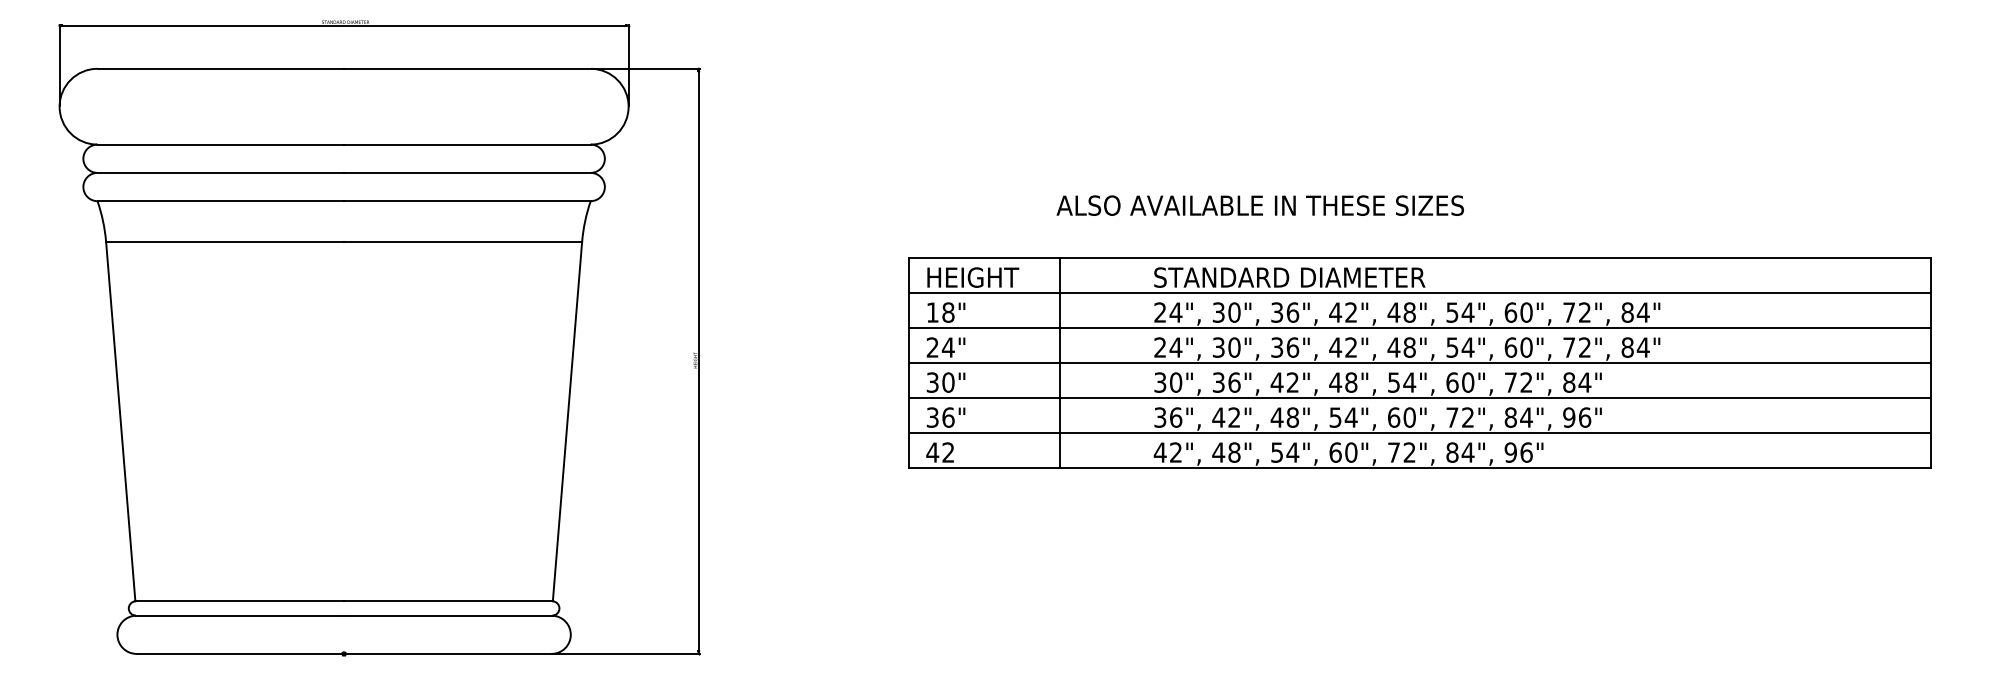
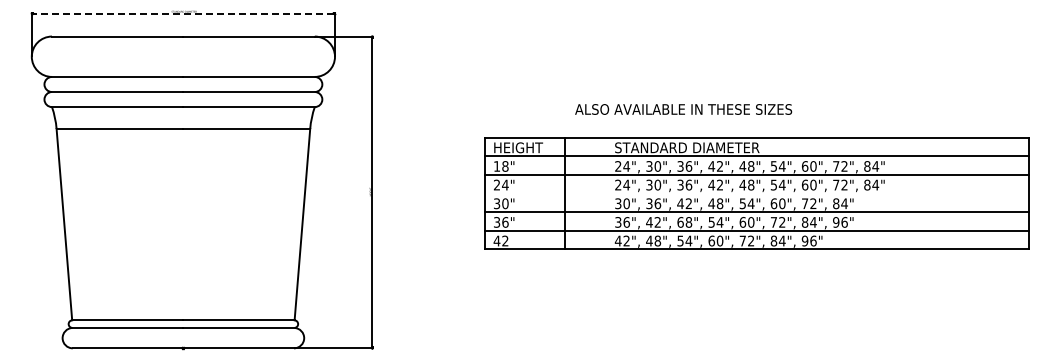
line: (342, 25) -> (182, 13), solid -> dashed
text: (1260, 205) -> (683, 109), moved
line: (1419, 363) -> (756, 193), removed
text: (1277, 417) -> (680, 222), 48", -> 68",

